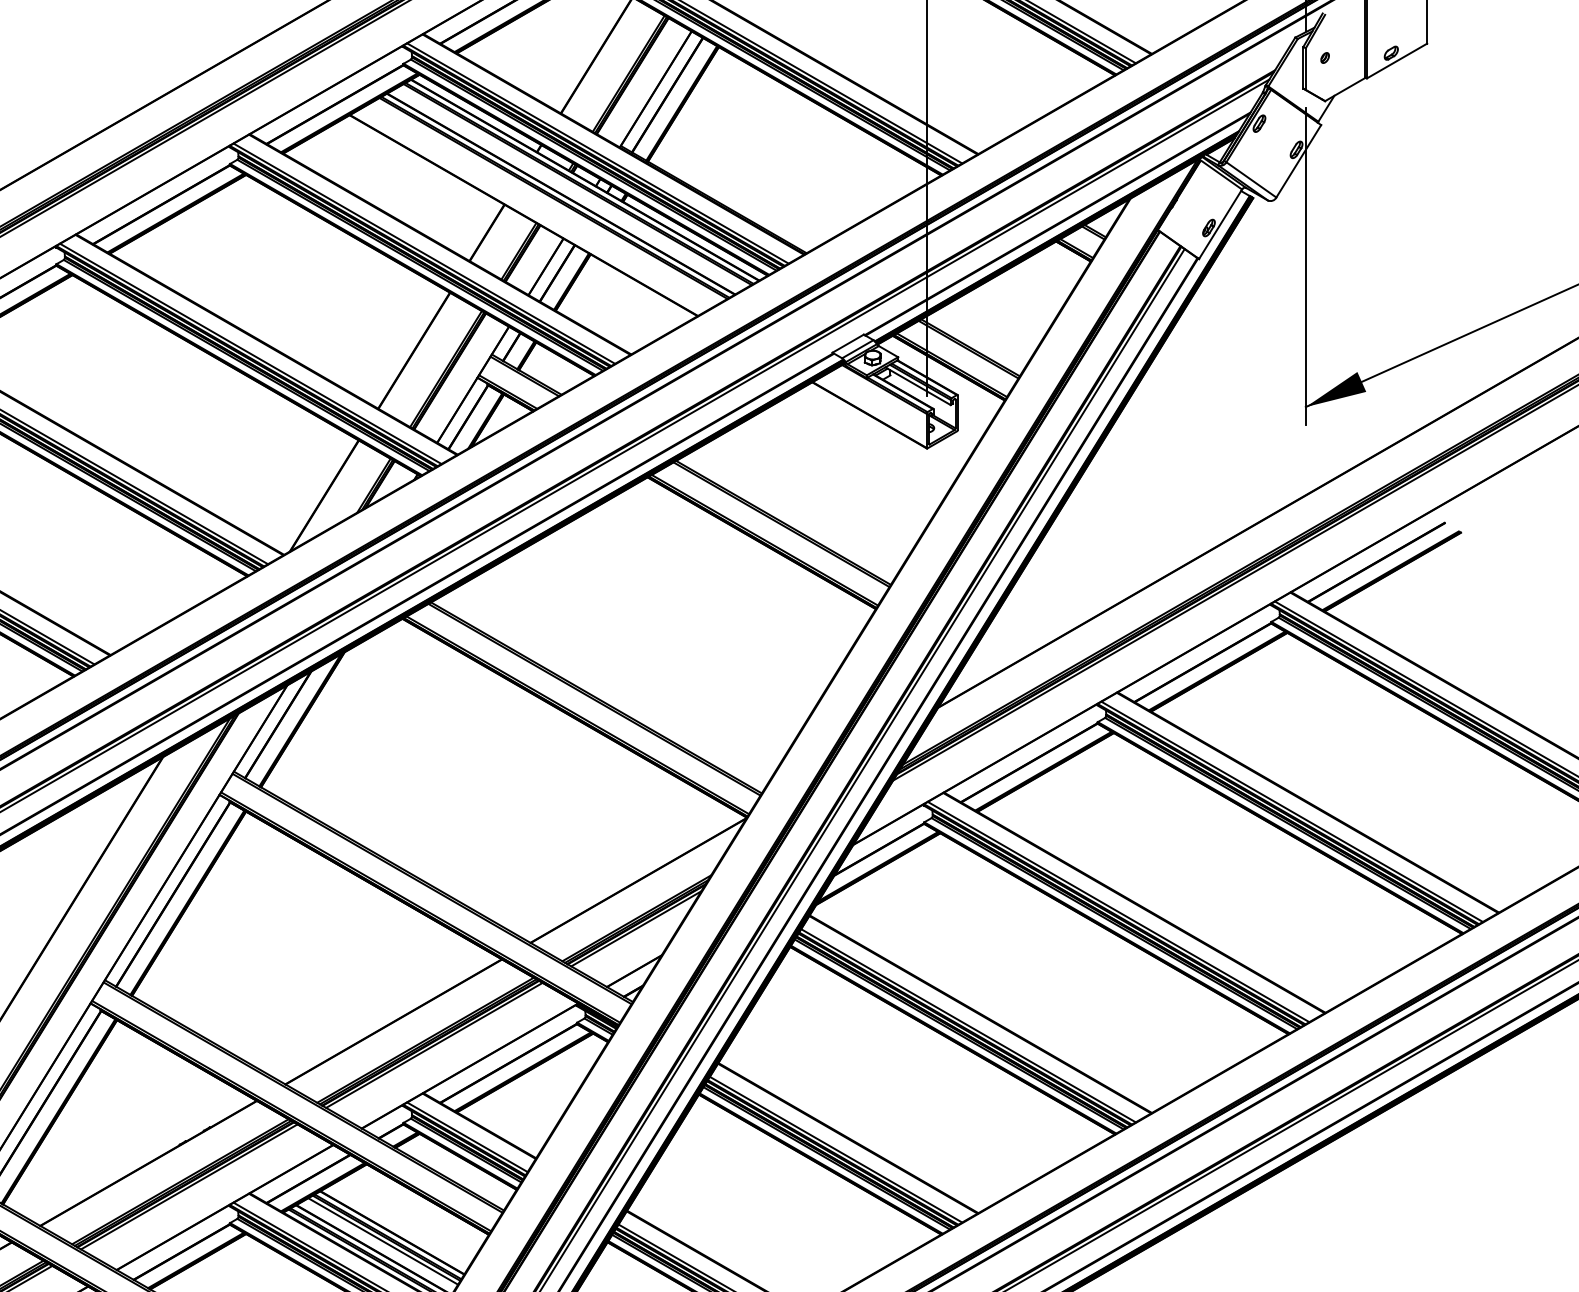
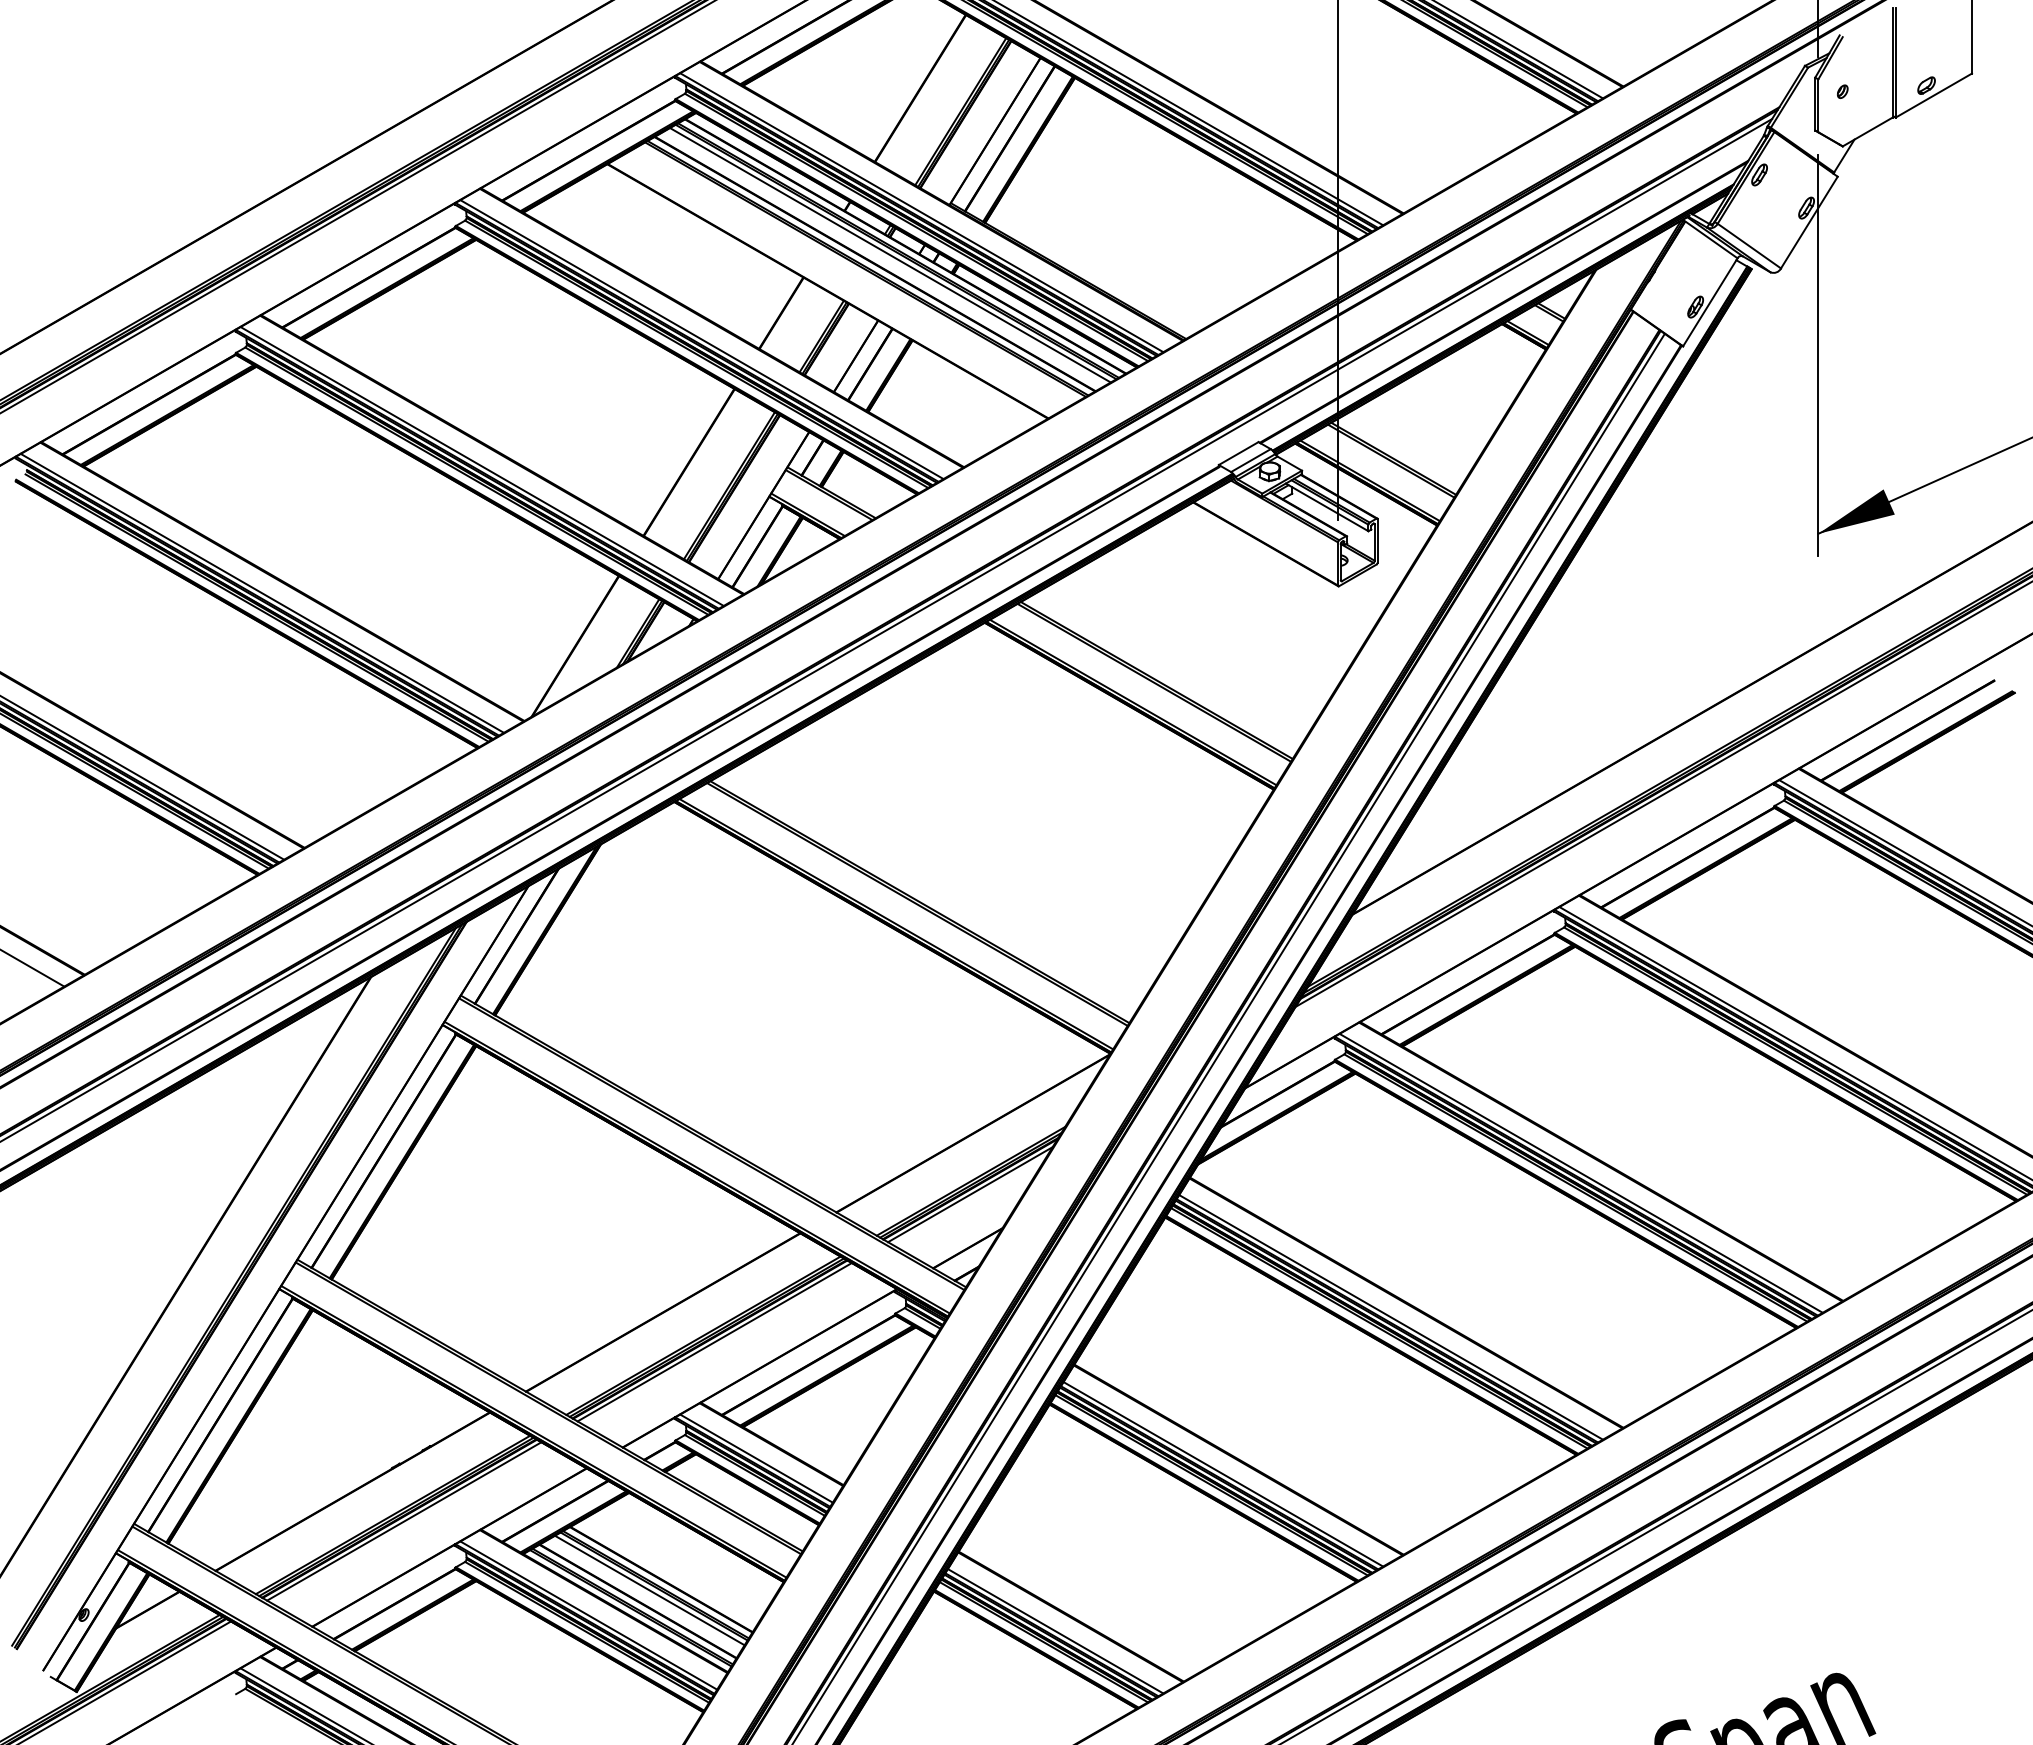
line: (573, 187) -> (890, 255), added

